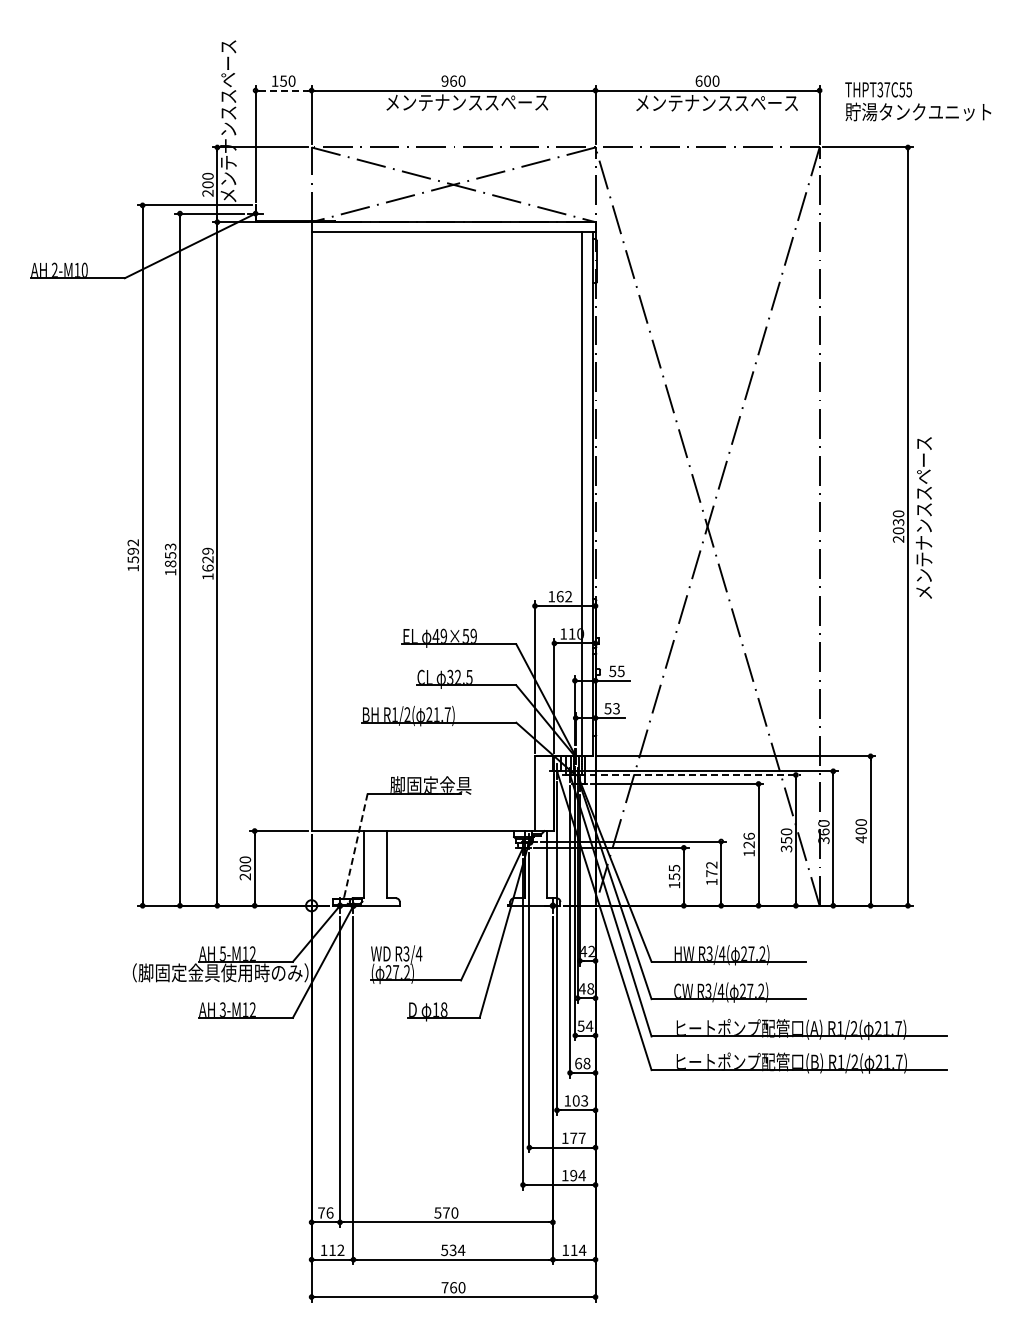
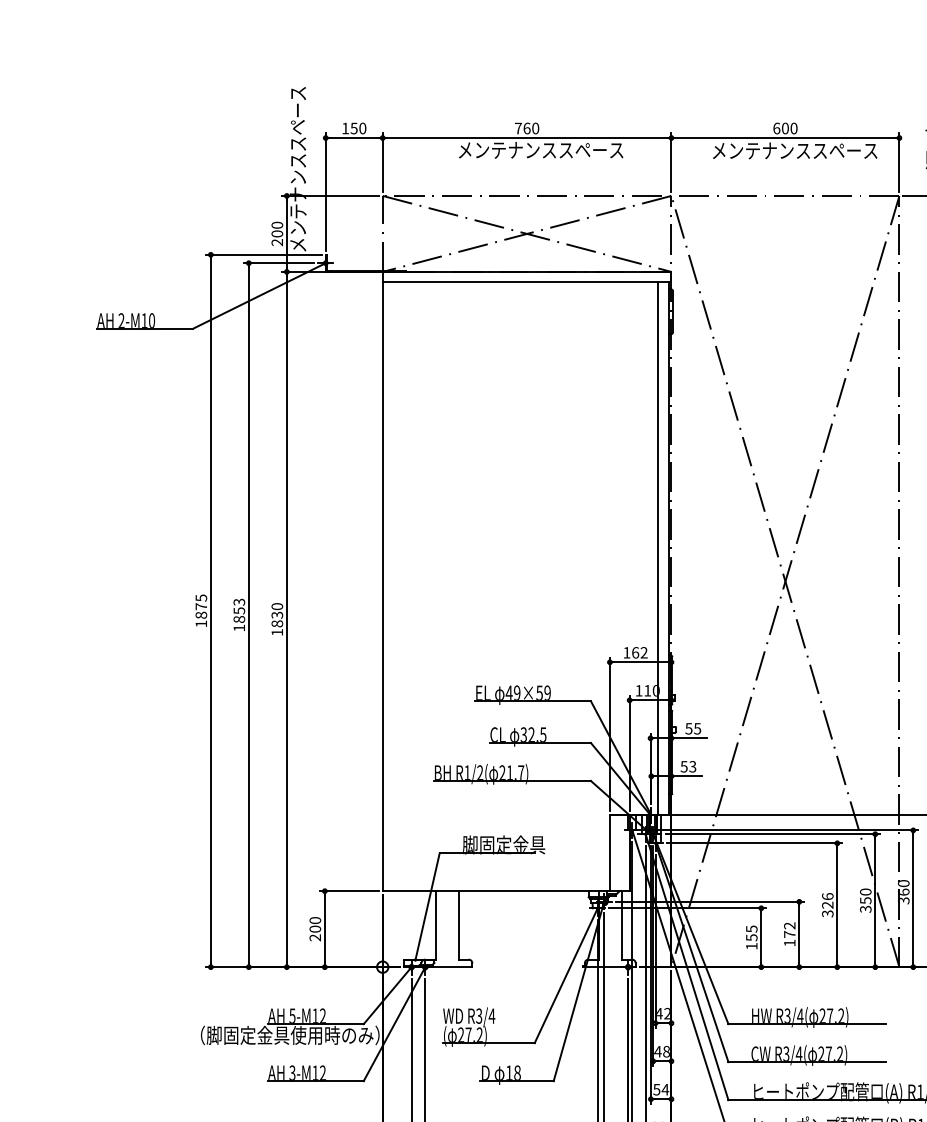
text: (444, 80) -> (517, 127), 960 -> 760
line: (284, 90) -> (355, 137), dashed -> solid
text: (132, 551) -> (200, 606), 1592 -> 1875
text: (207, 559) -> (276, 614), 1629 -> 1830
line: (695, 775) -> (773, 834), dashed -> solid
line: (355, 846) -> (427, 906), dashed -> solid
text: (748, 853) -> (827, 914), 126 -> 326

